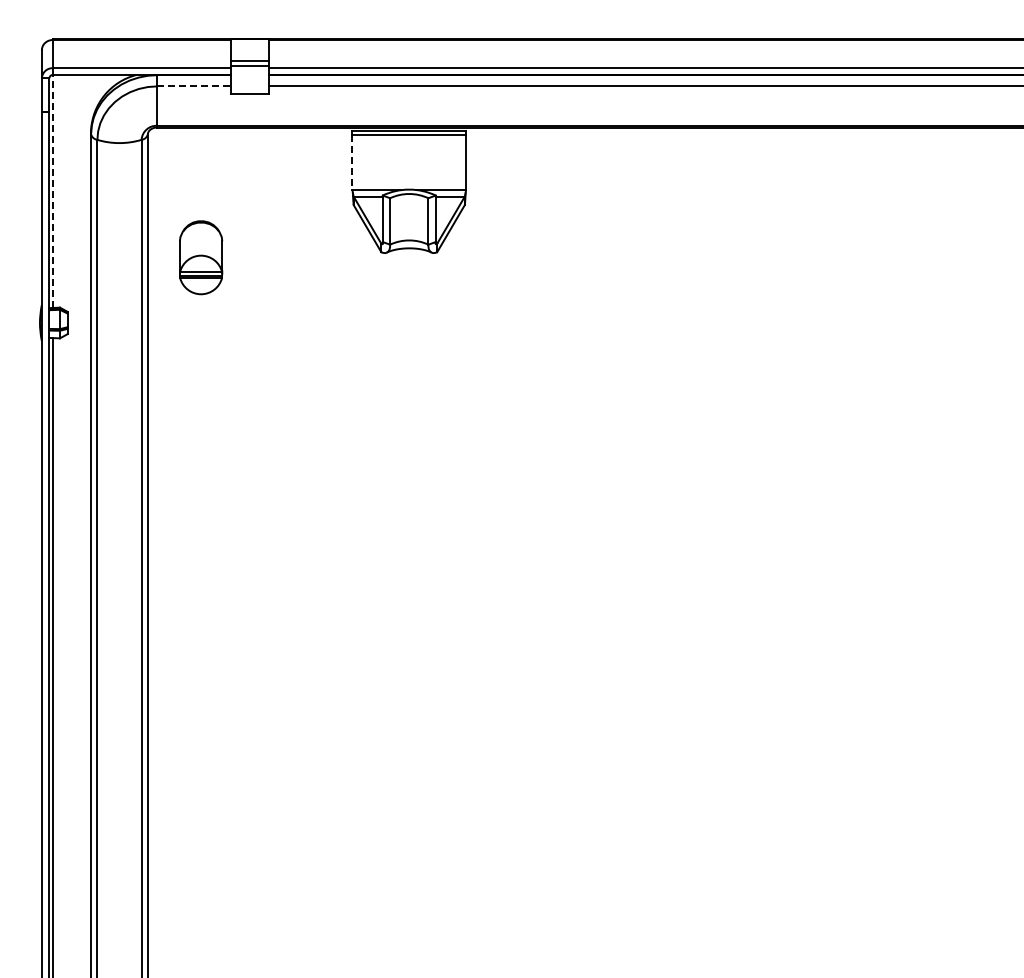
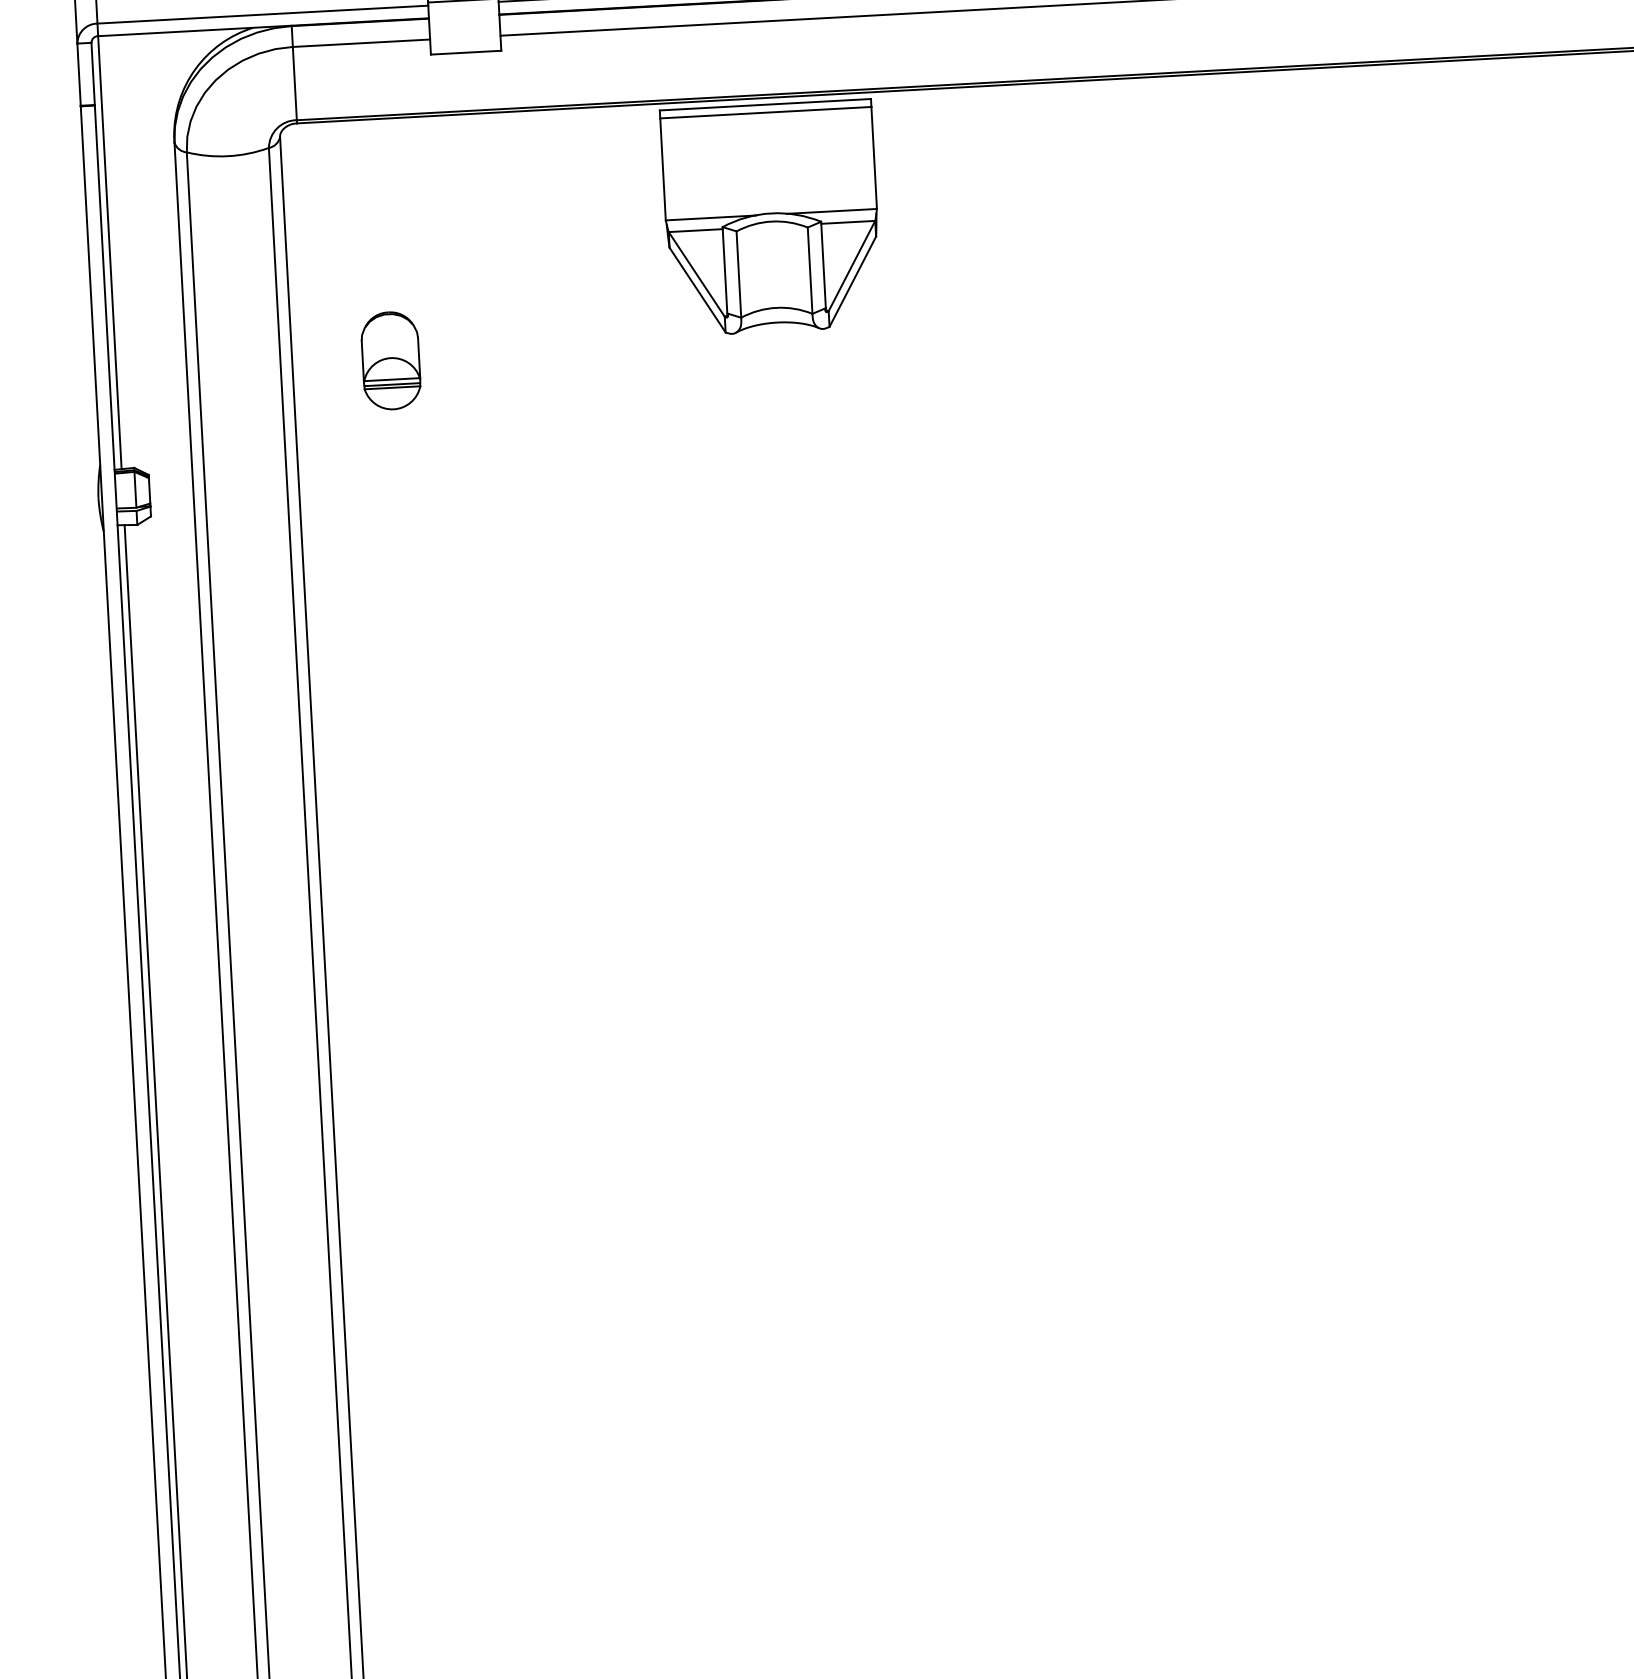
line: (194, 86) -> (361, 43), dashed -> solid
line: (352, 163) -> (663, 170), dashed -> solid
line: (53, 191) -> (110, 252), dashed -> solid
part: (200, 257) -> (390, 360), size x0.71

